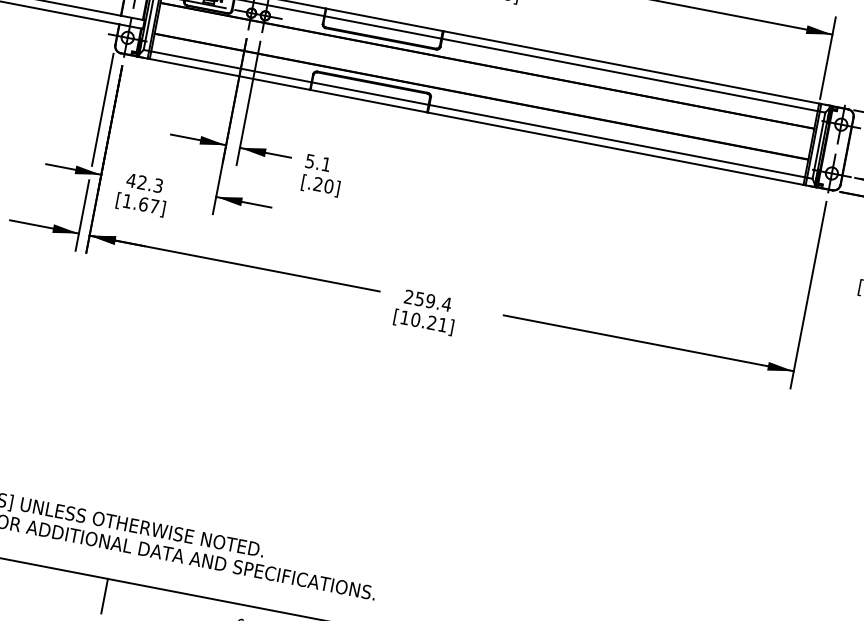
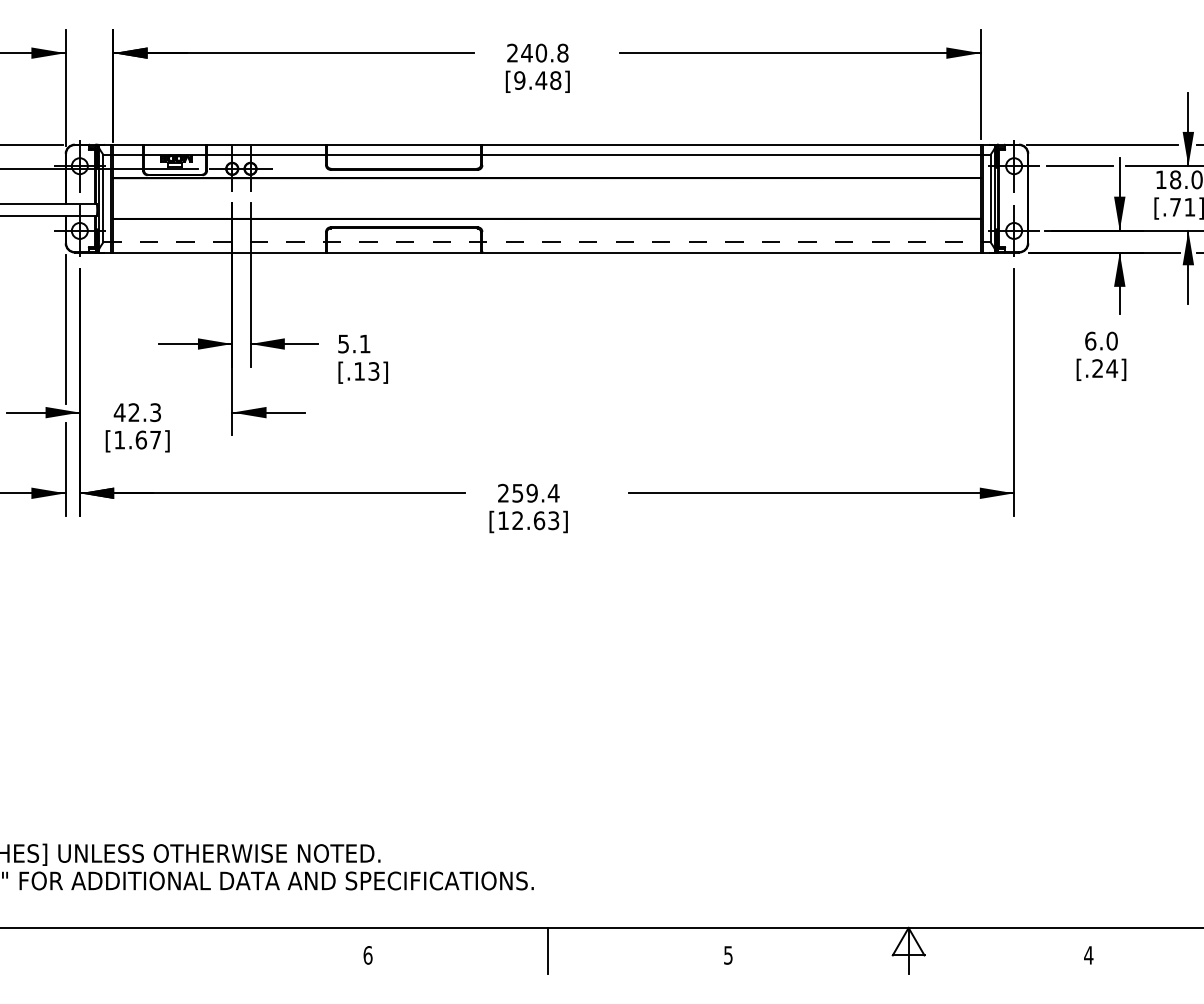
line: (478, 114) -> (547, 242), solid -> dashed
text: (323, 185) -> (366, 371), [.20] -> [.13]
text: (429, 322) -> (535, 520), [10.21] -> [12.63]
line: (104, 595) -> (187, 950), removed

